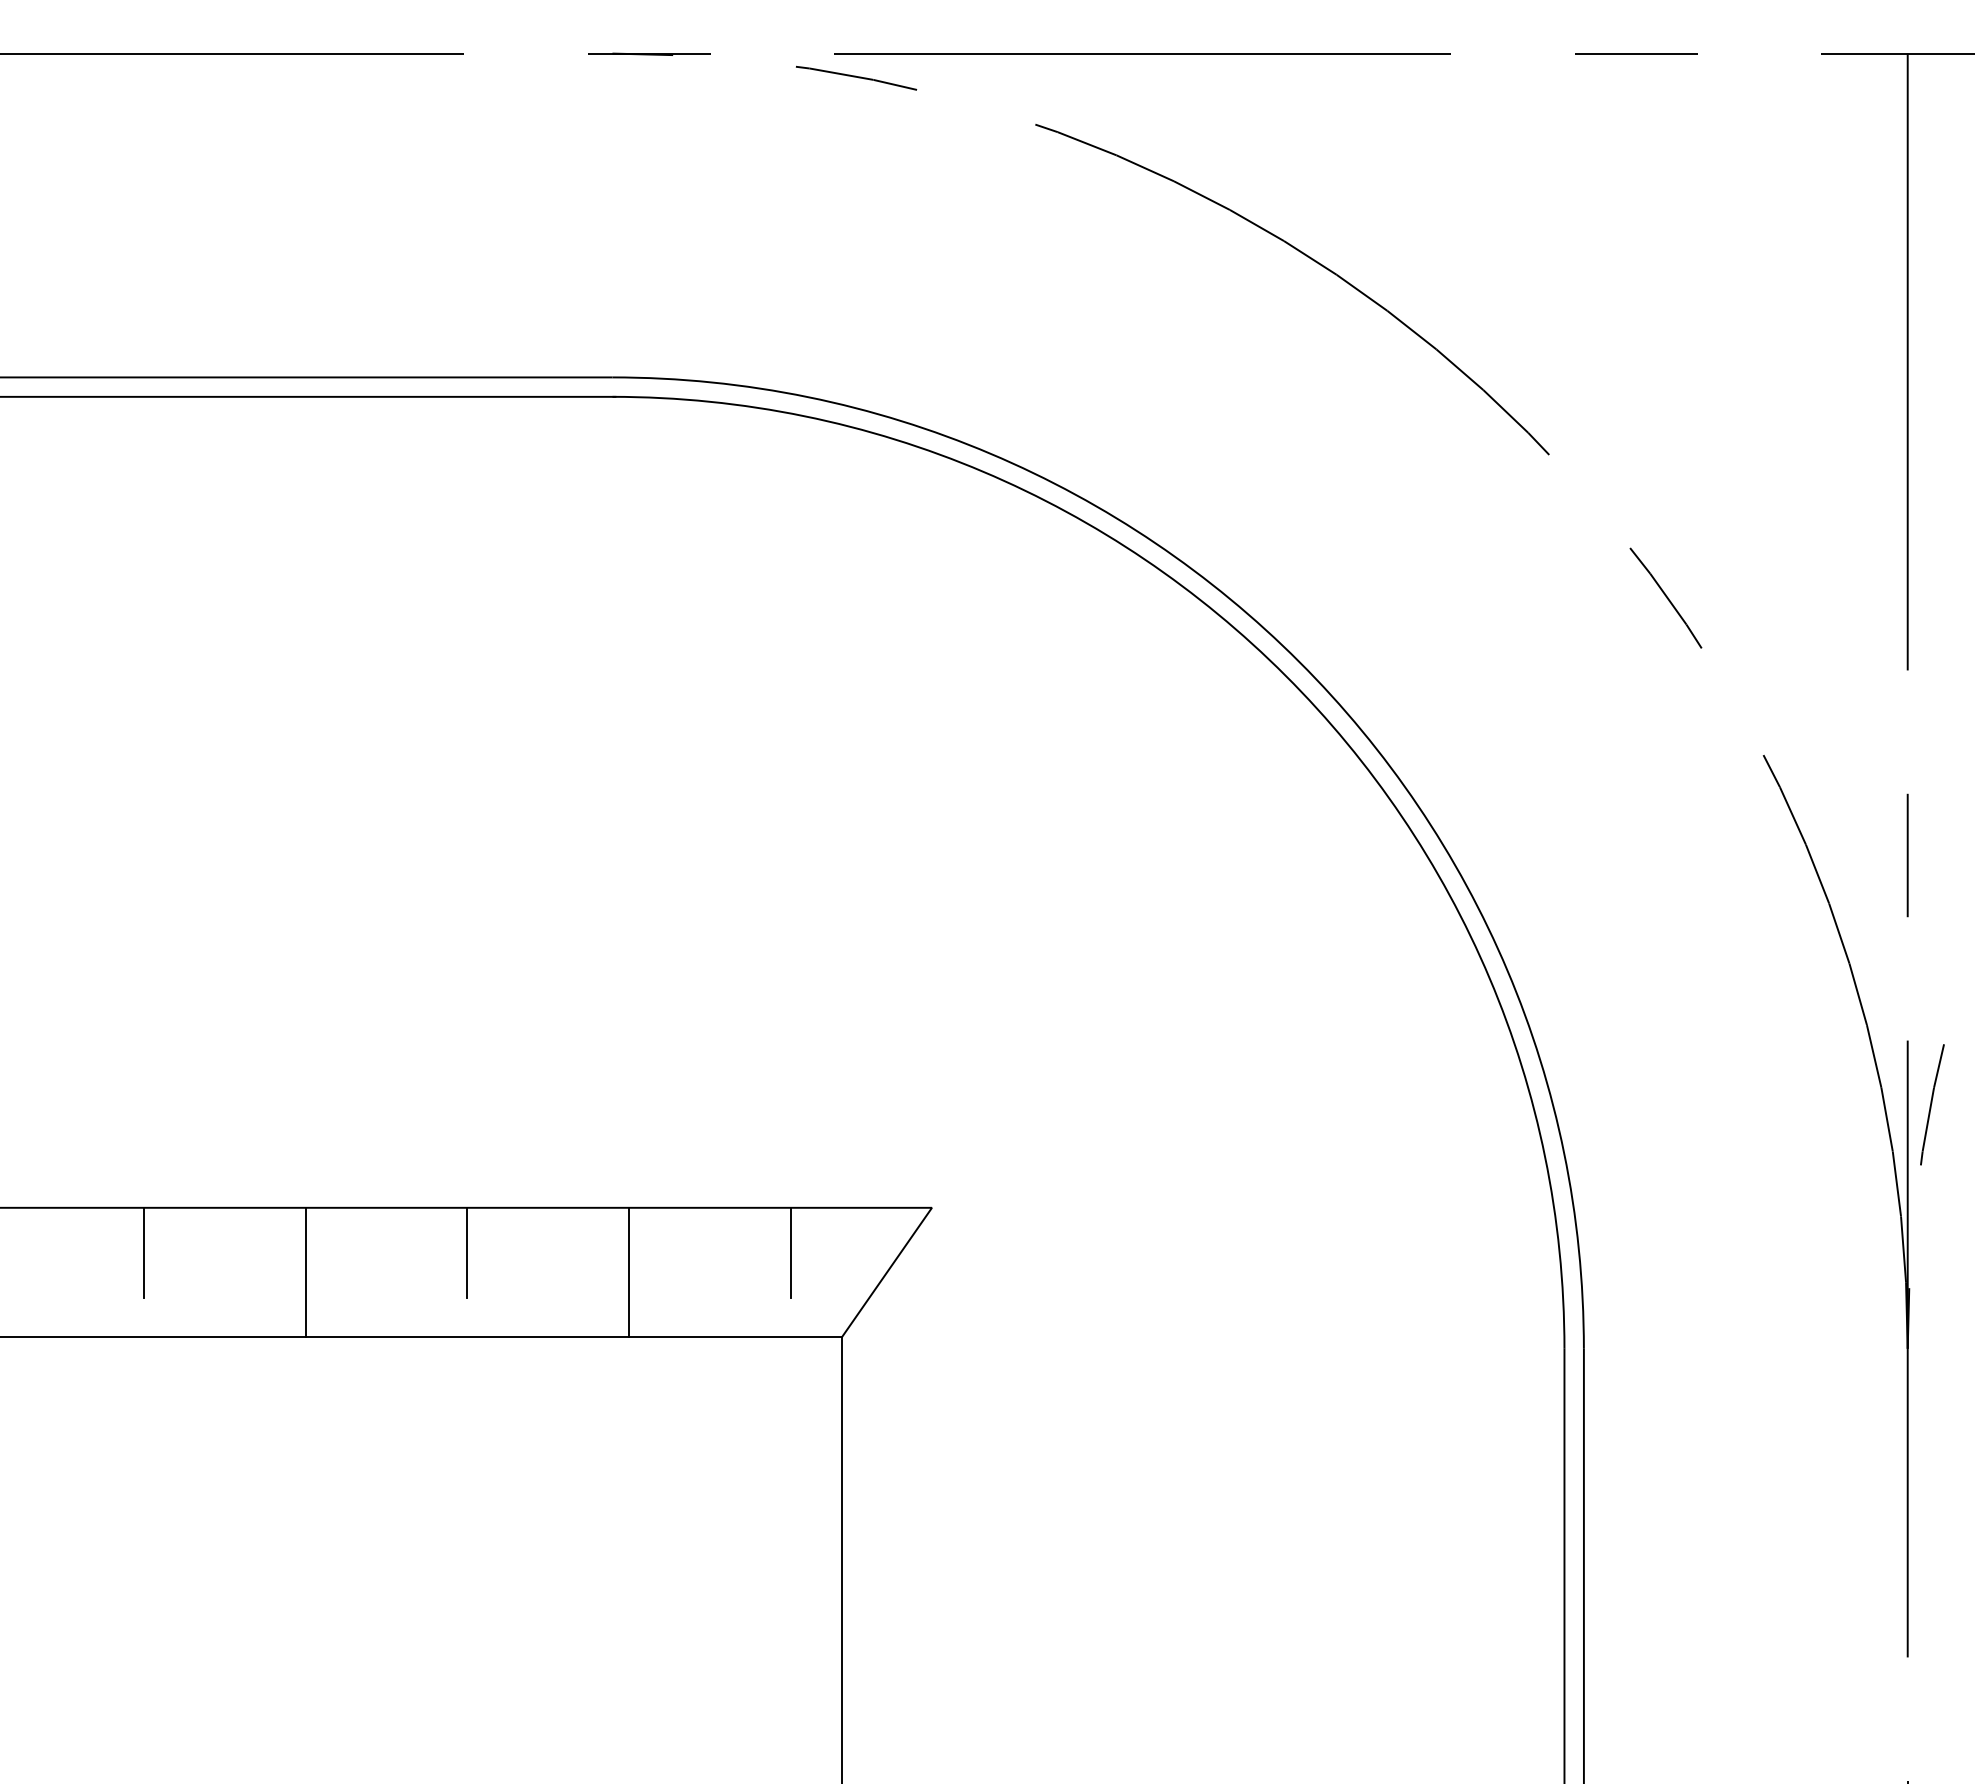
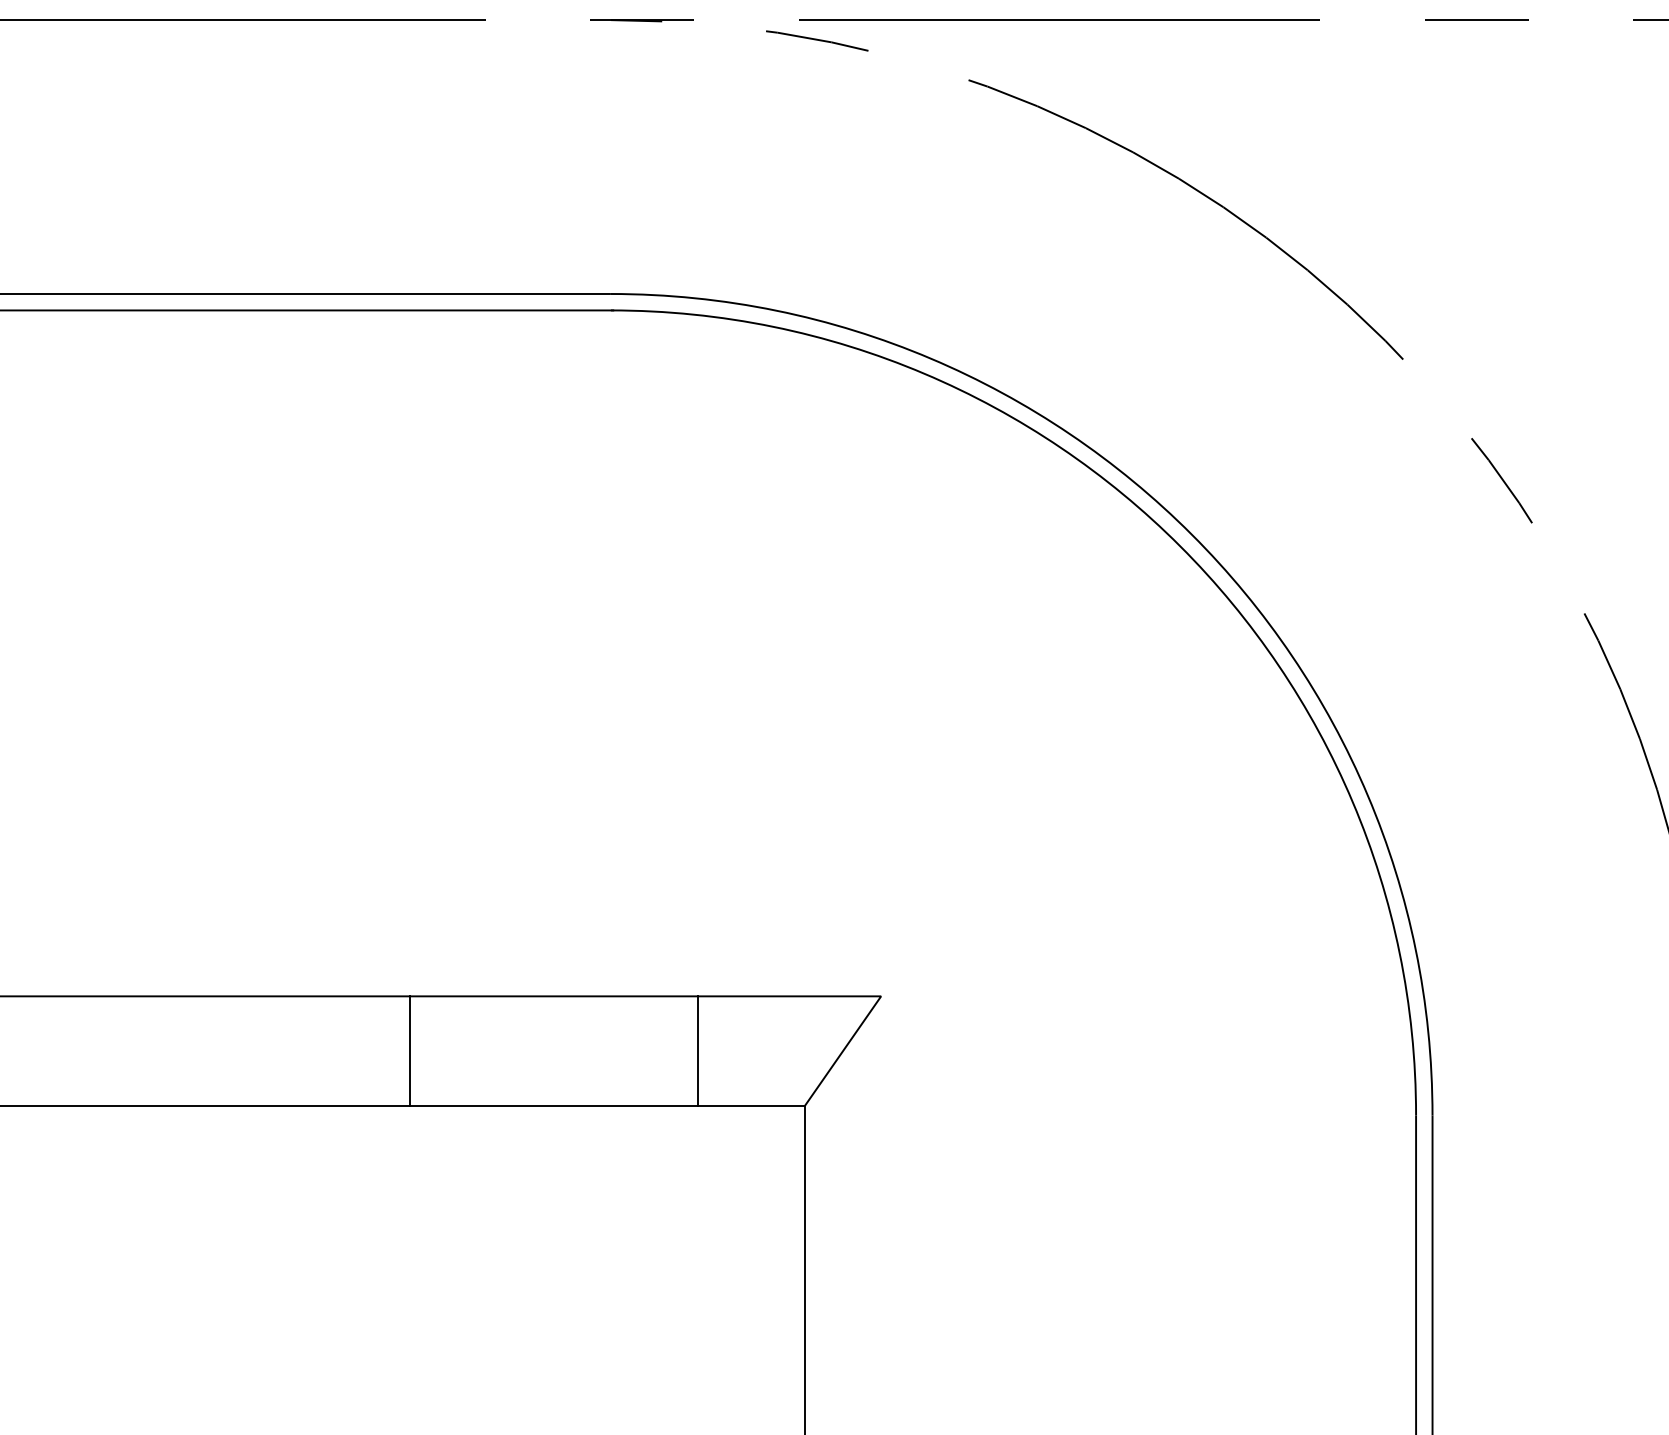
line: (143, 1252) -> (214, 1034), removed
line: (467, 1252) -> (488, 1034), removed
line: (791, 1252) -> (762, 1034), removed
line: (305, 1272) -> (409, 1051), moved
line: (629, 1272) -> (698, 1051), moved

